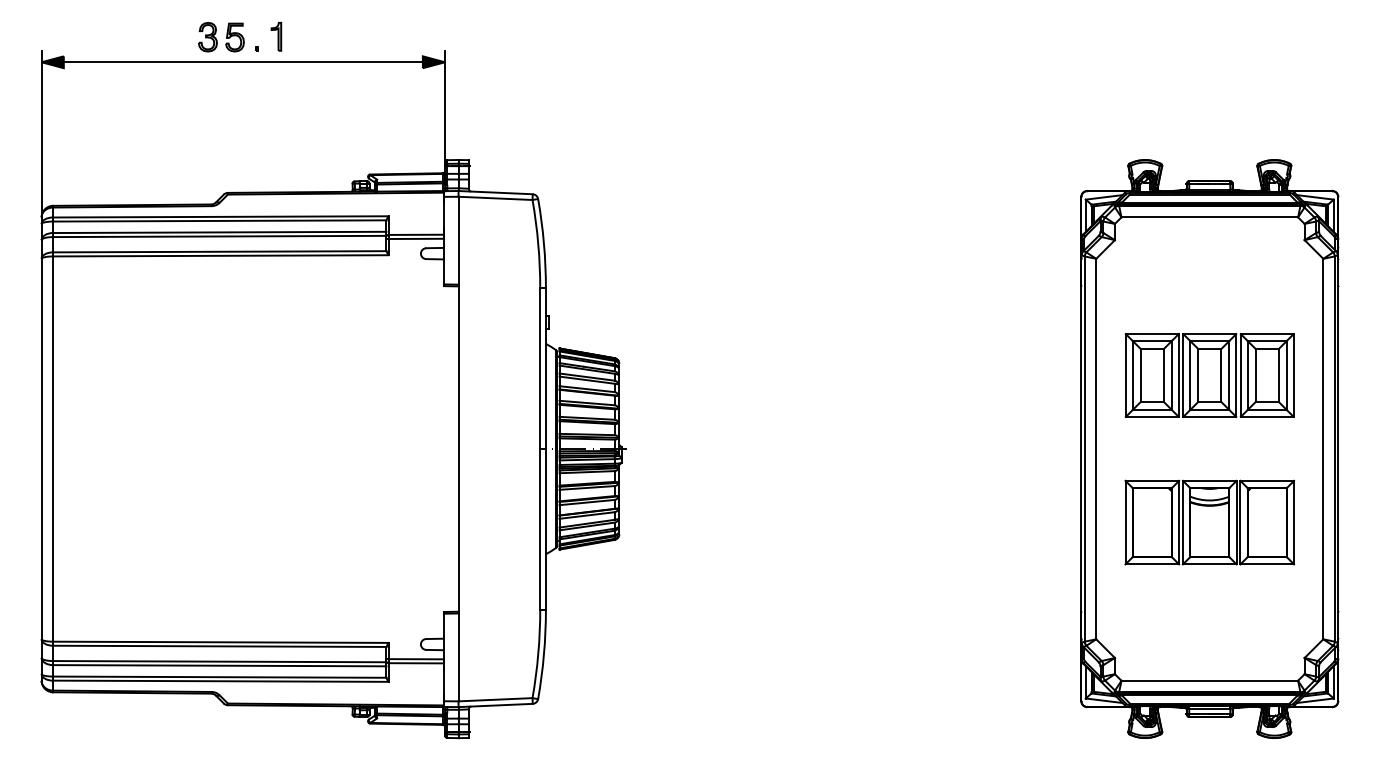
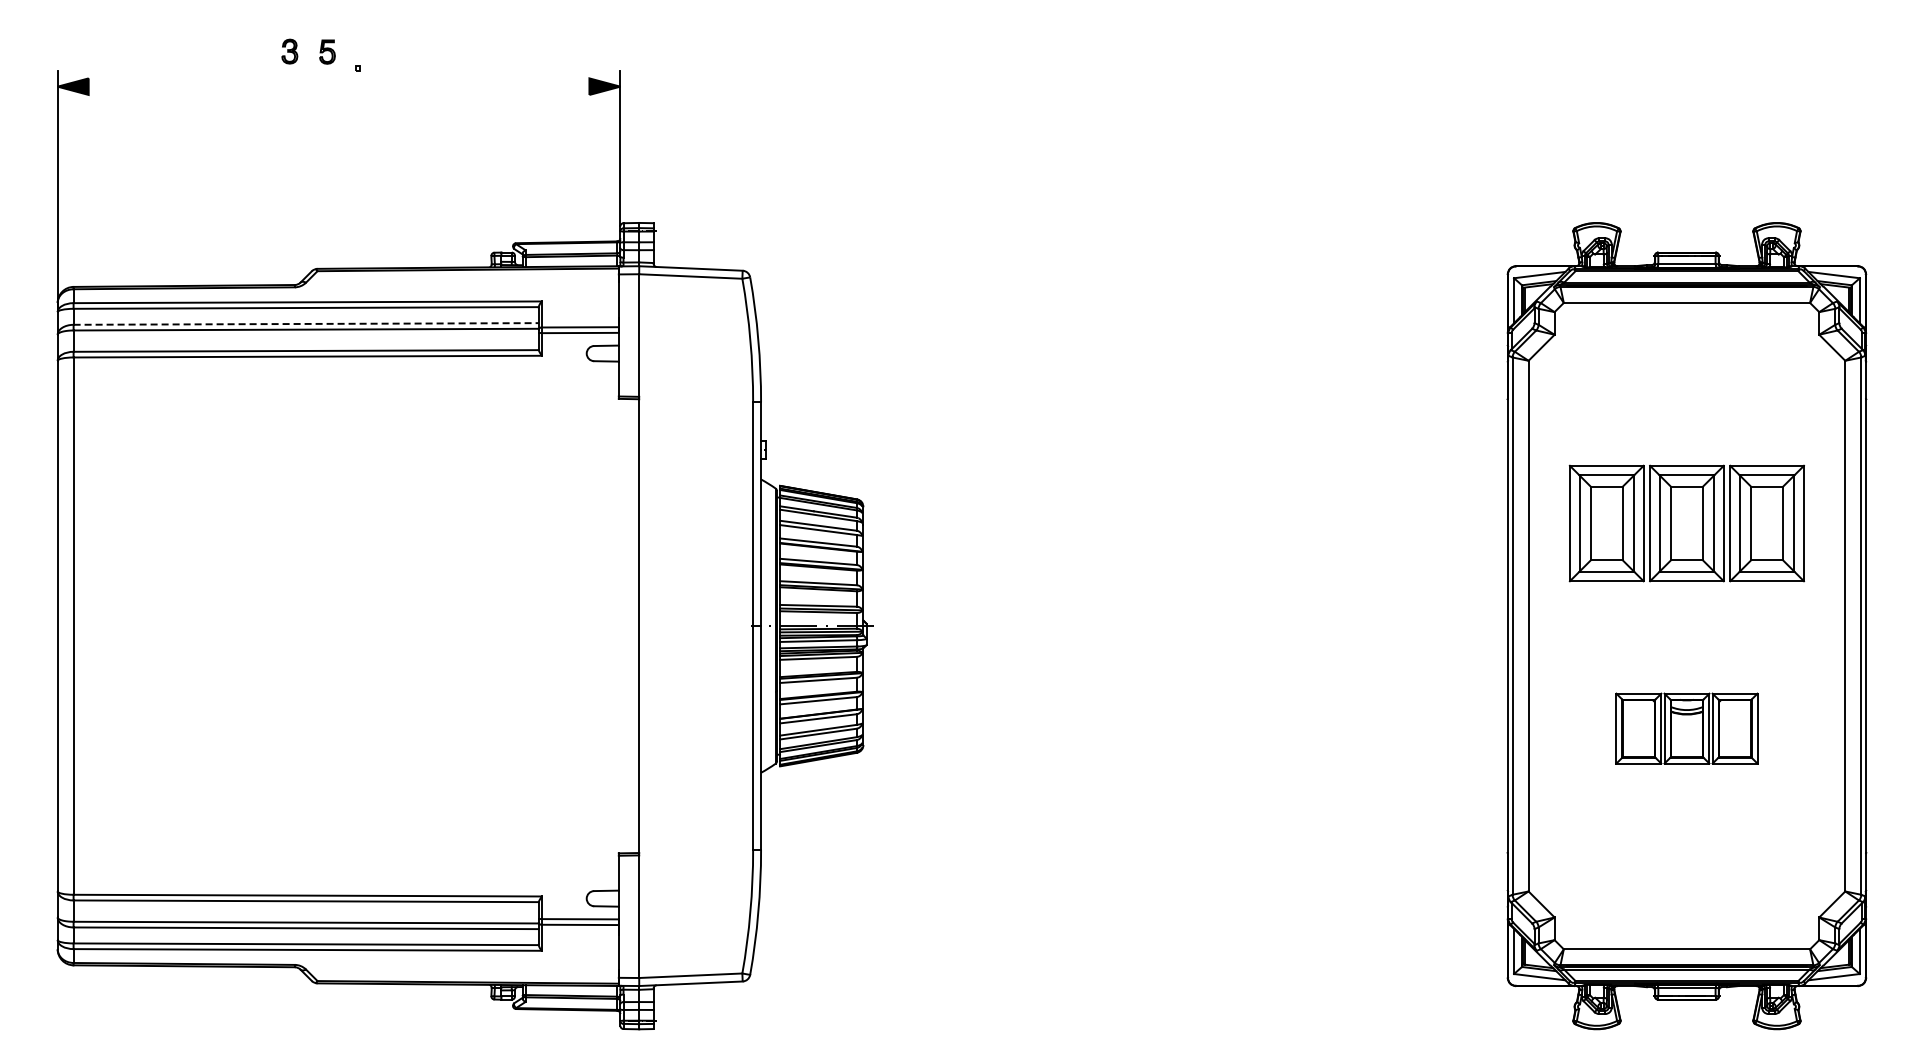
part: (275, 36) -> (384, 50), removed
part: (207, 37) -> (289, 51), size x0.6
part: (235, 37) -> (327, 51), size x0.6
line: (242, 62) -> (338, 86), removed
line: (220, 232) -> (306, 323), solid -> dashed
part: (1209, 522) -> (1686, 728), size x0.6

